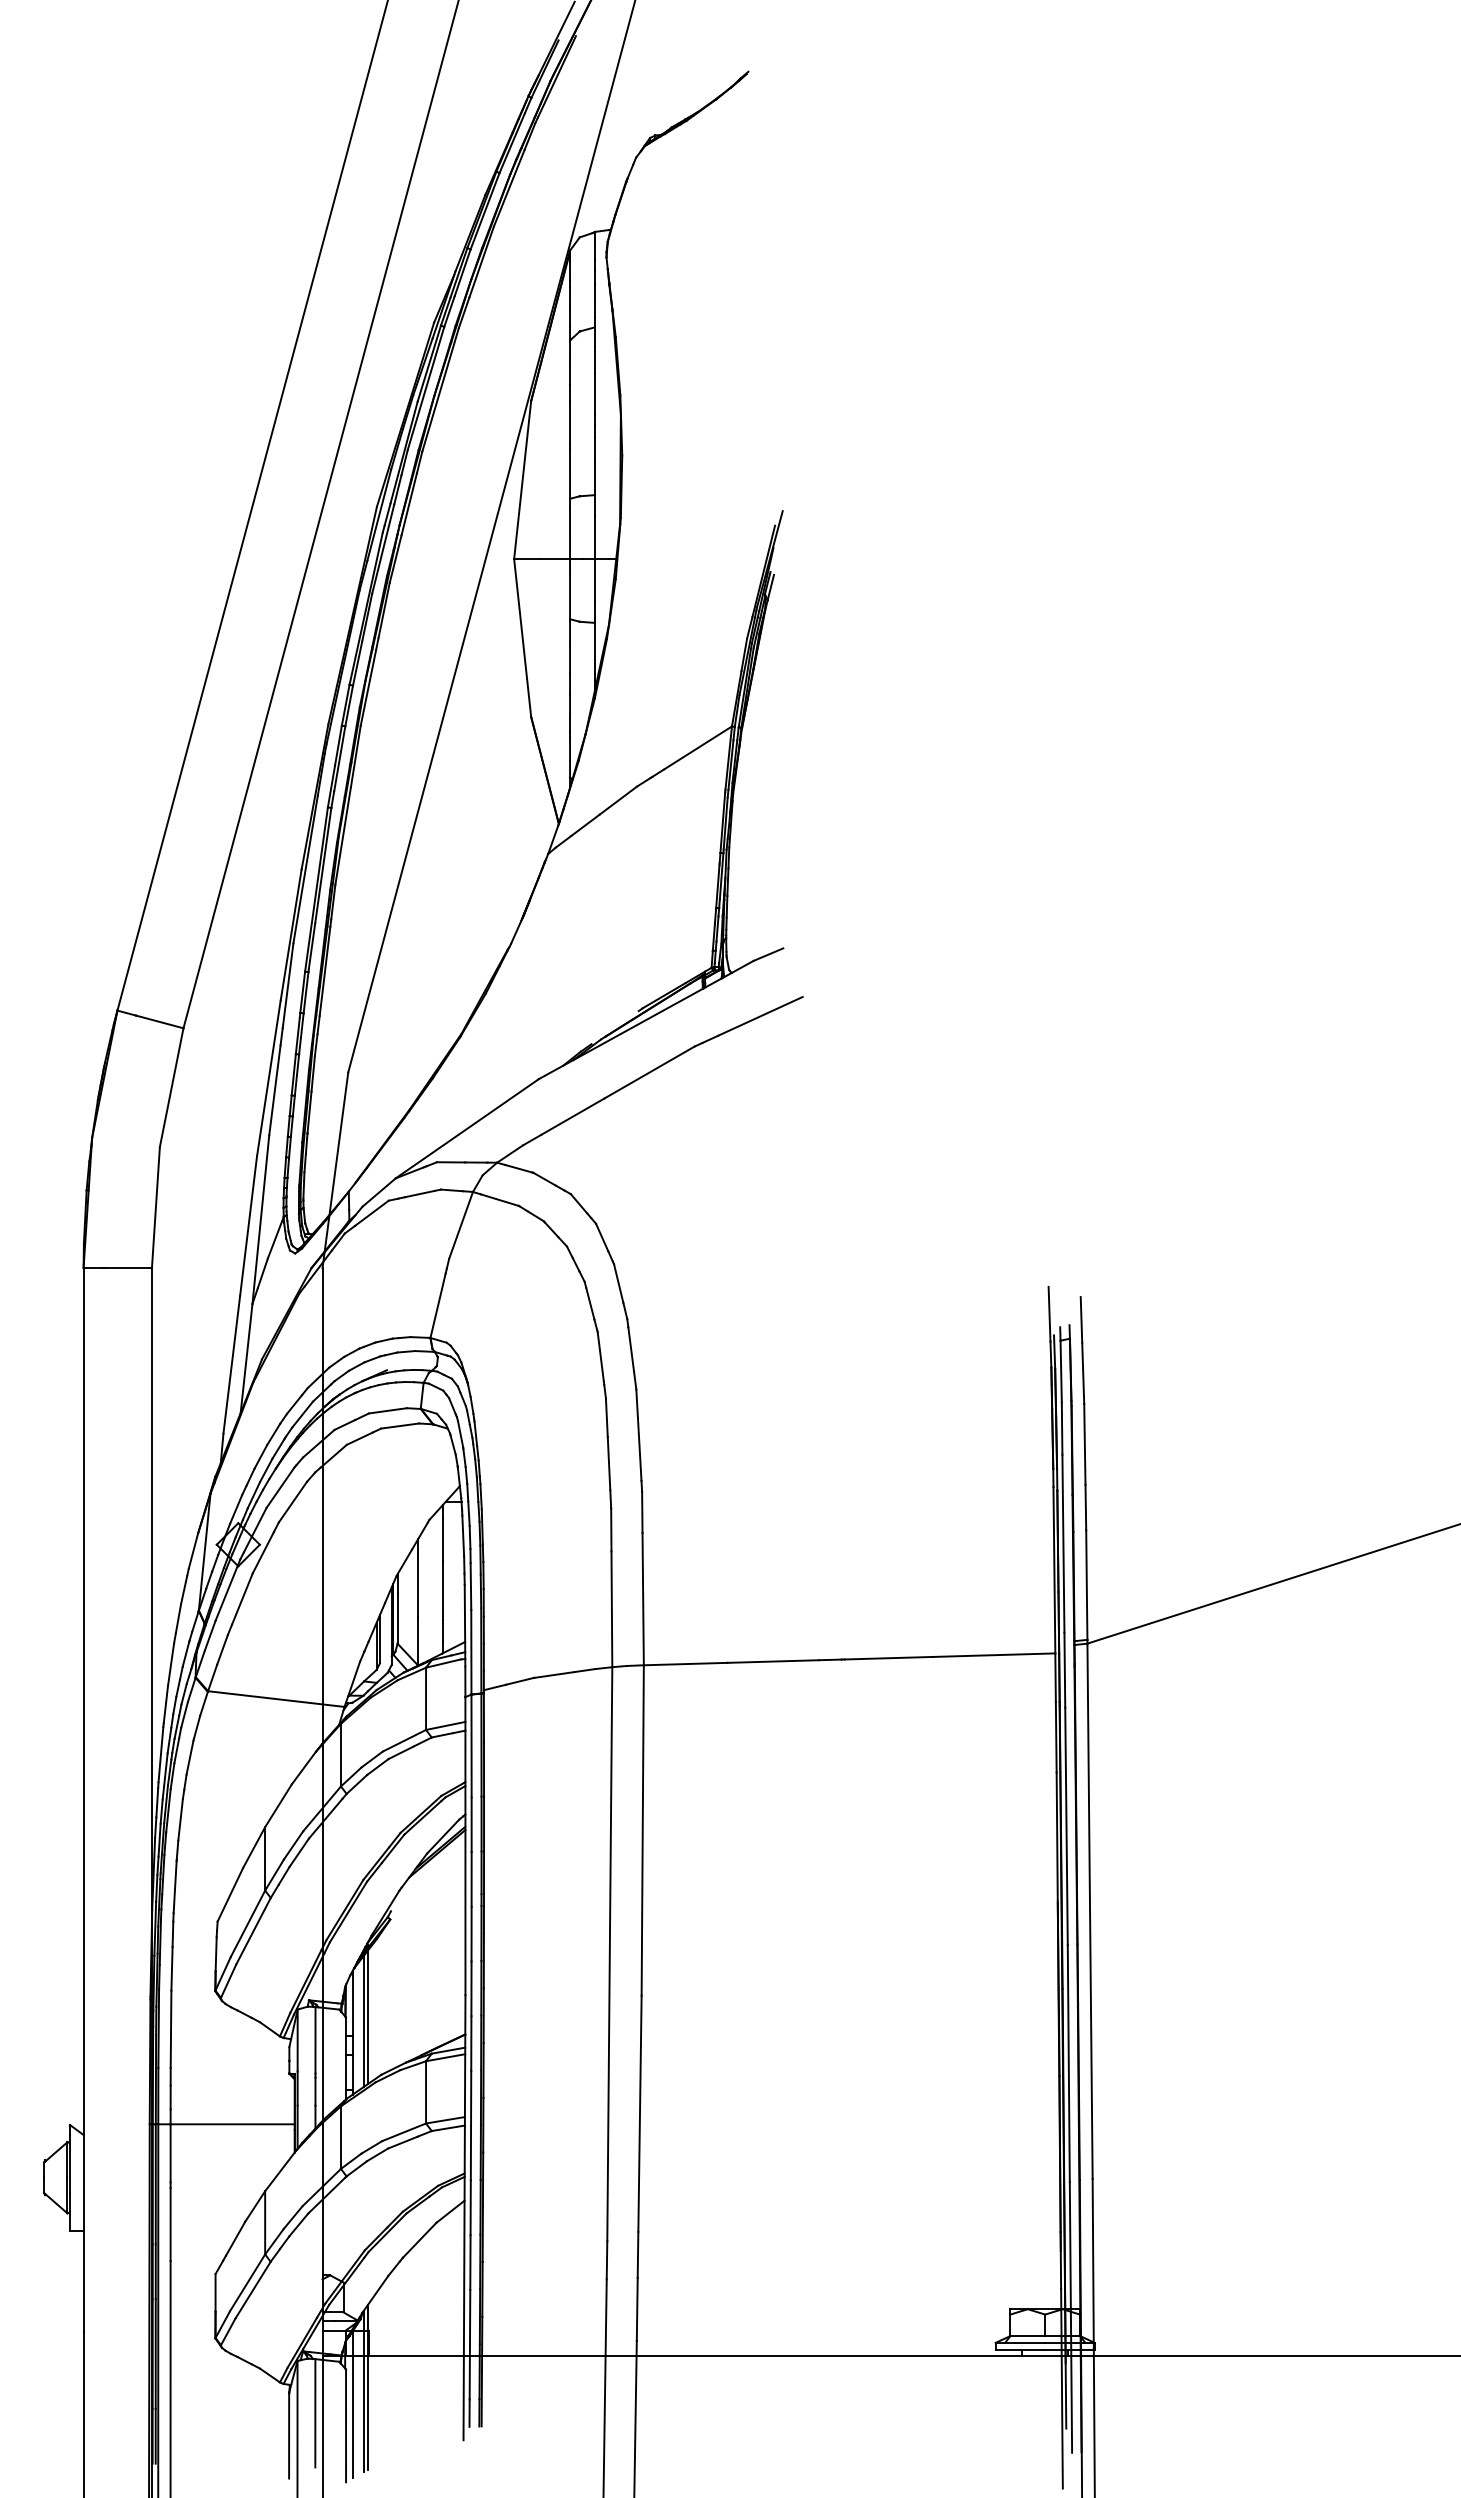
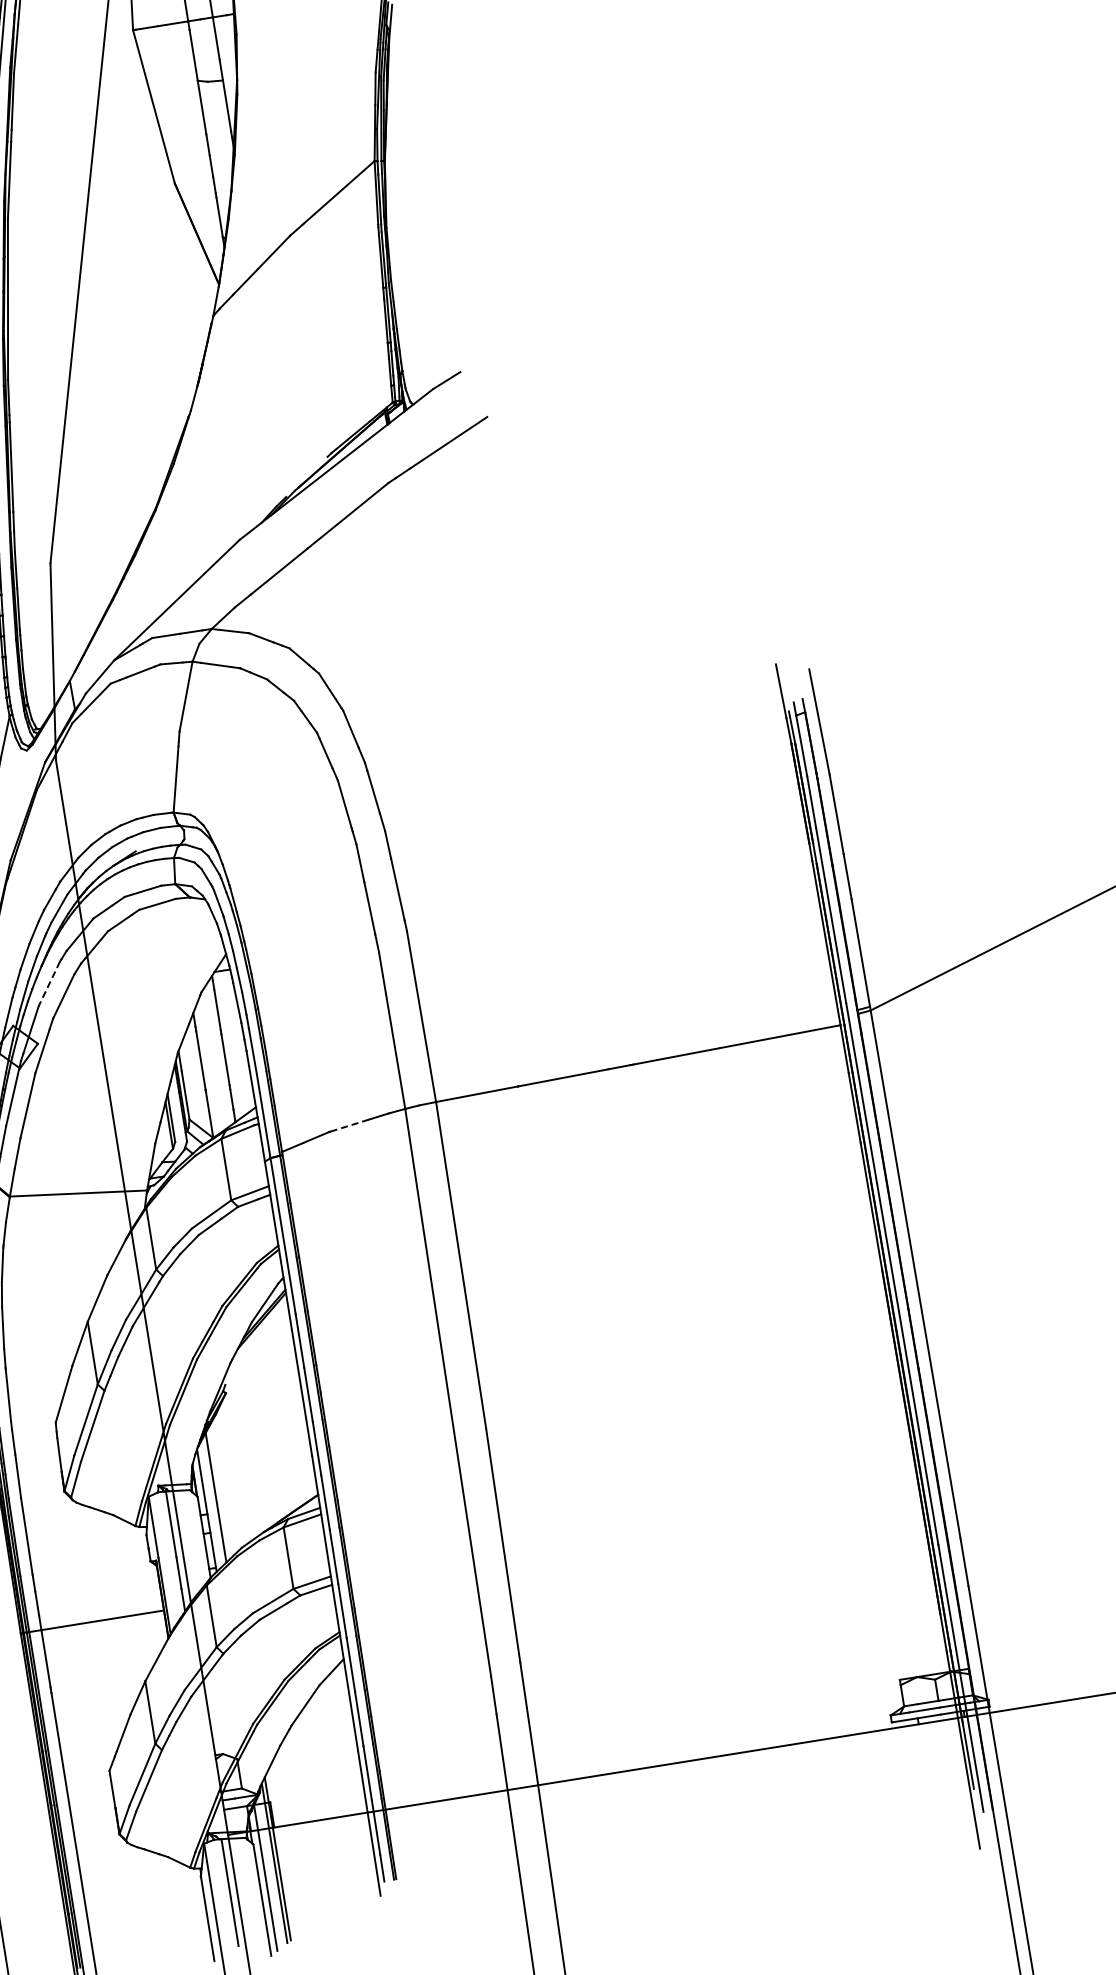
line: (280, 1487) -> (49, 983), solid -> dashed
line: (553, 1675) -> (348, 1126), solid -> dashed
line: (367, 2017) -> (218, 1493), removed

